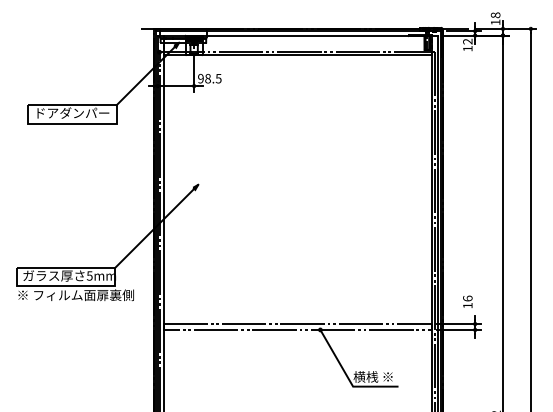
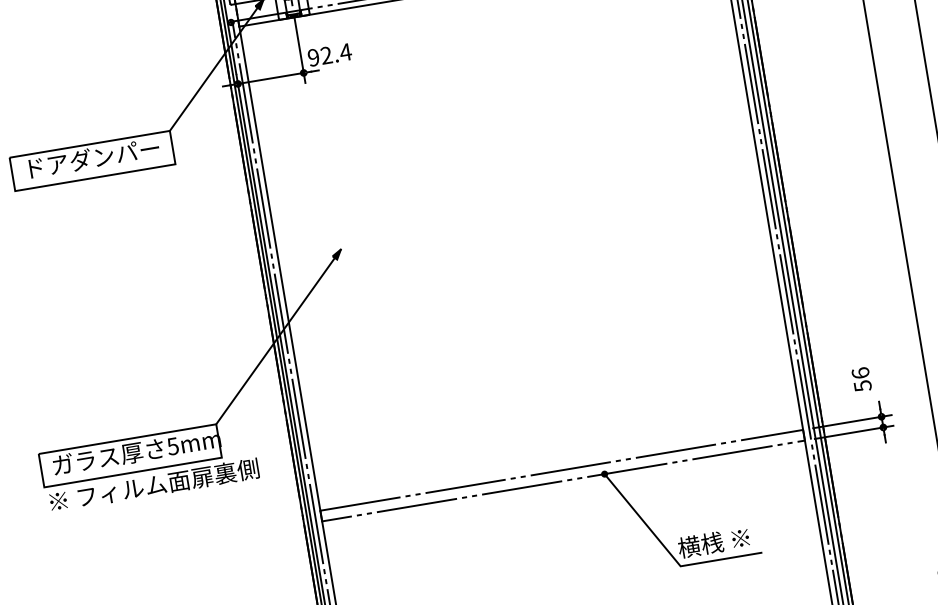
text: (213, 78) -> (336, 53), 98.5 -> 92.4
text: (467, 305) -> (862, 385), 16 -> 56

